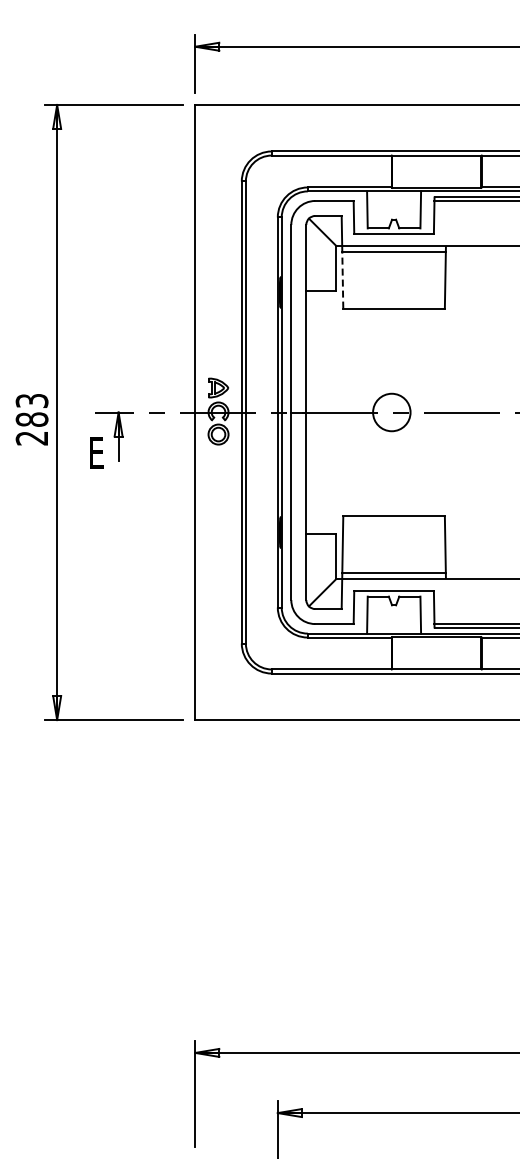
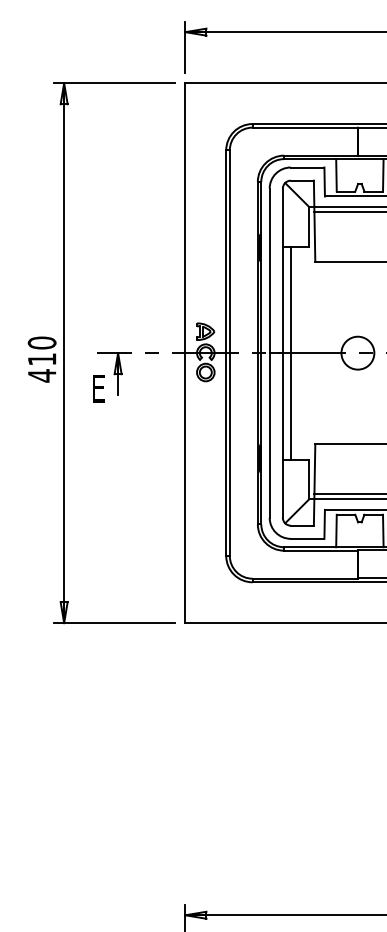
line: (342, 279) -> (314, 236), dashed -> solid
line: (315, 412) -> (290, 353), added
text: (31, 419) -> (41, 359), 283 -> 410

